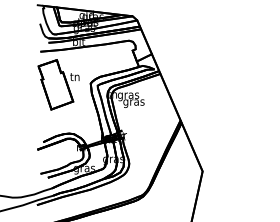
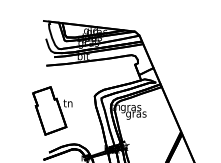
part: (58, 84) -> (52, 110), moved

